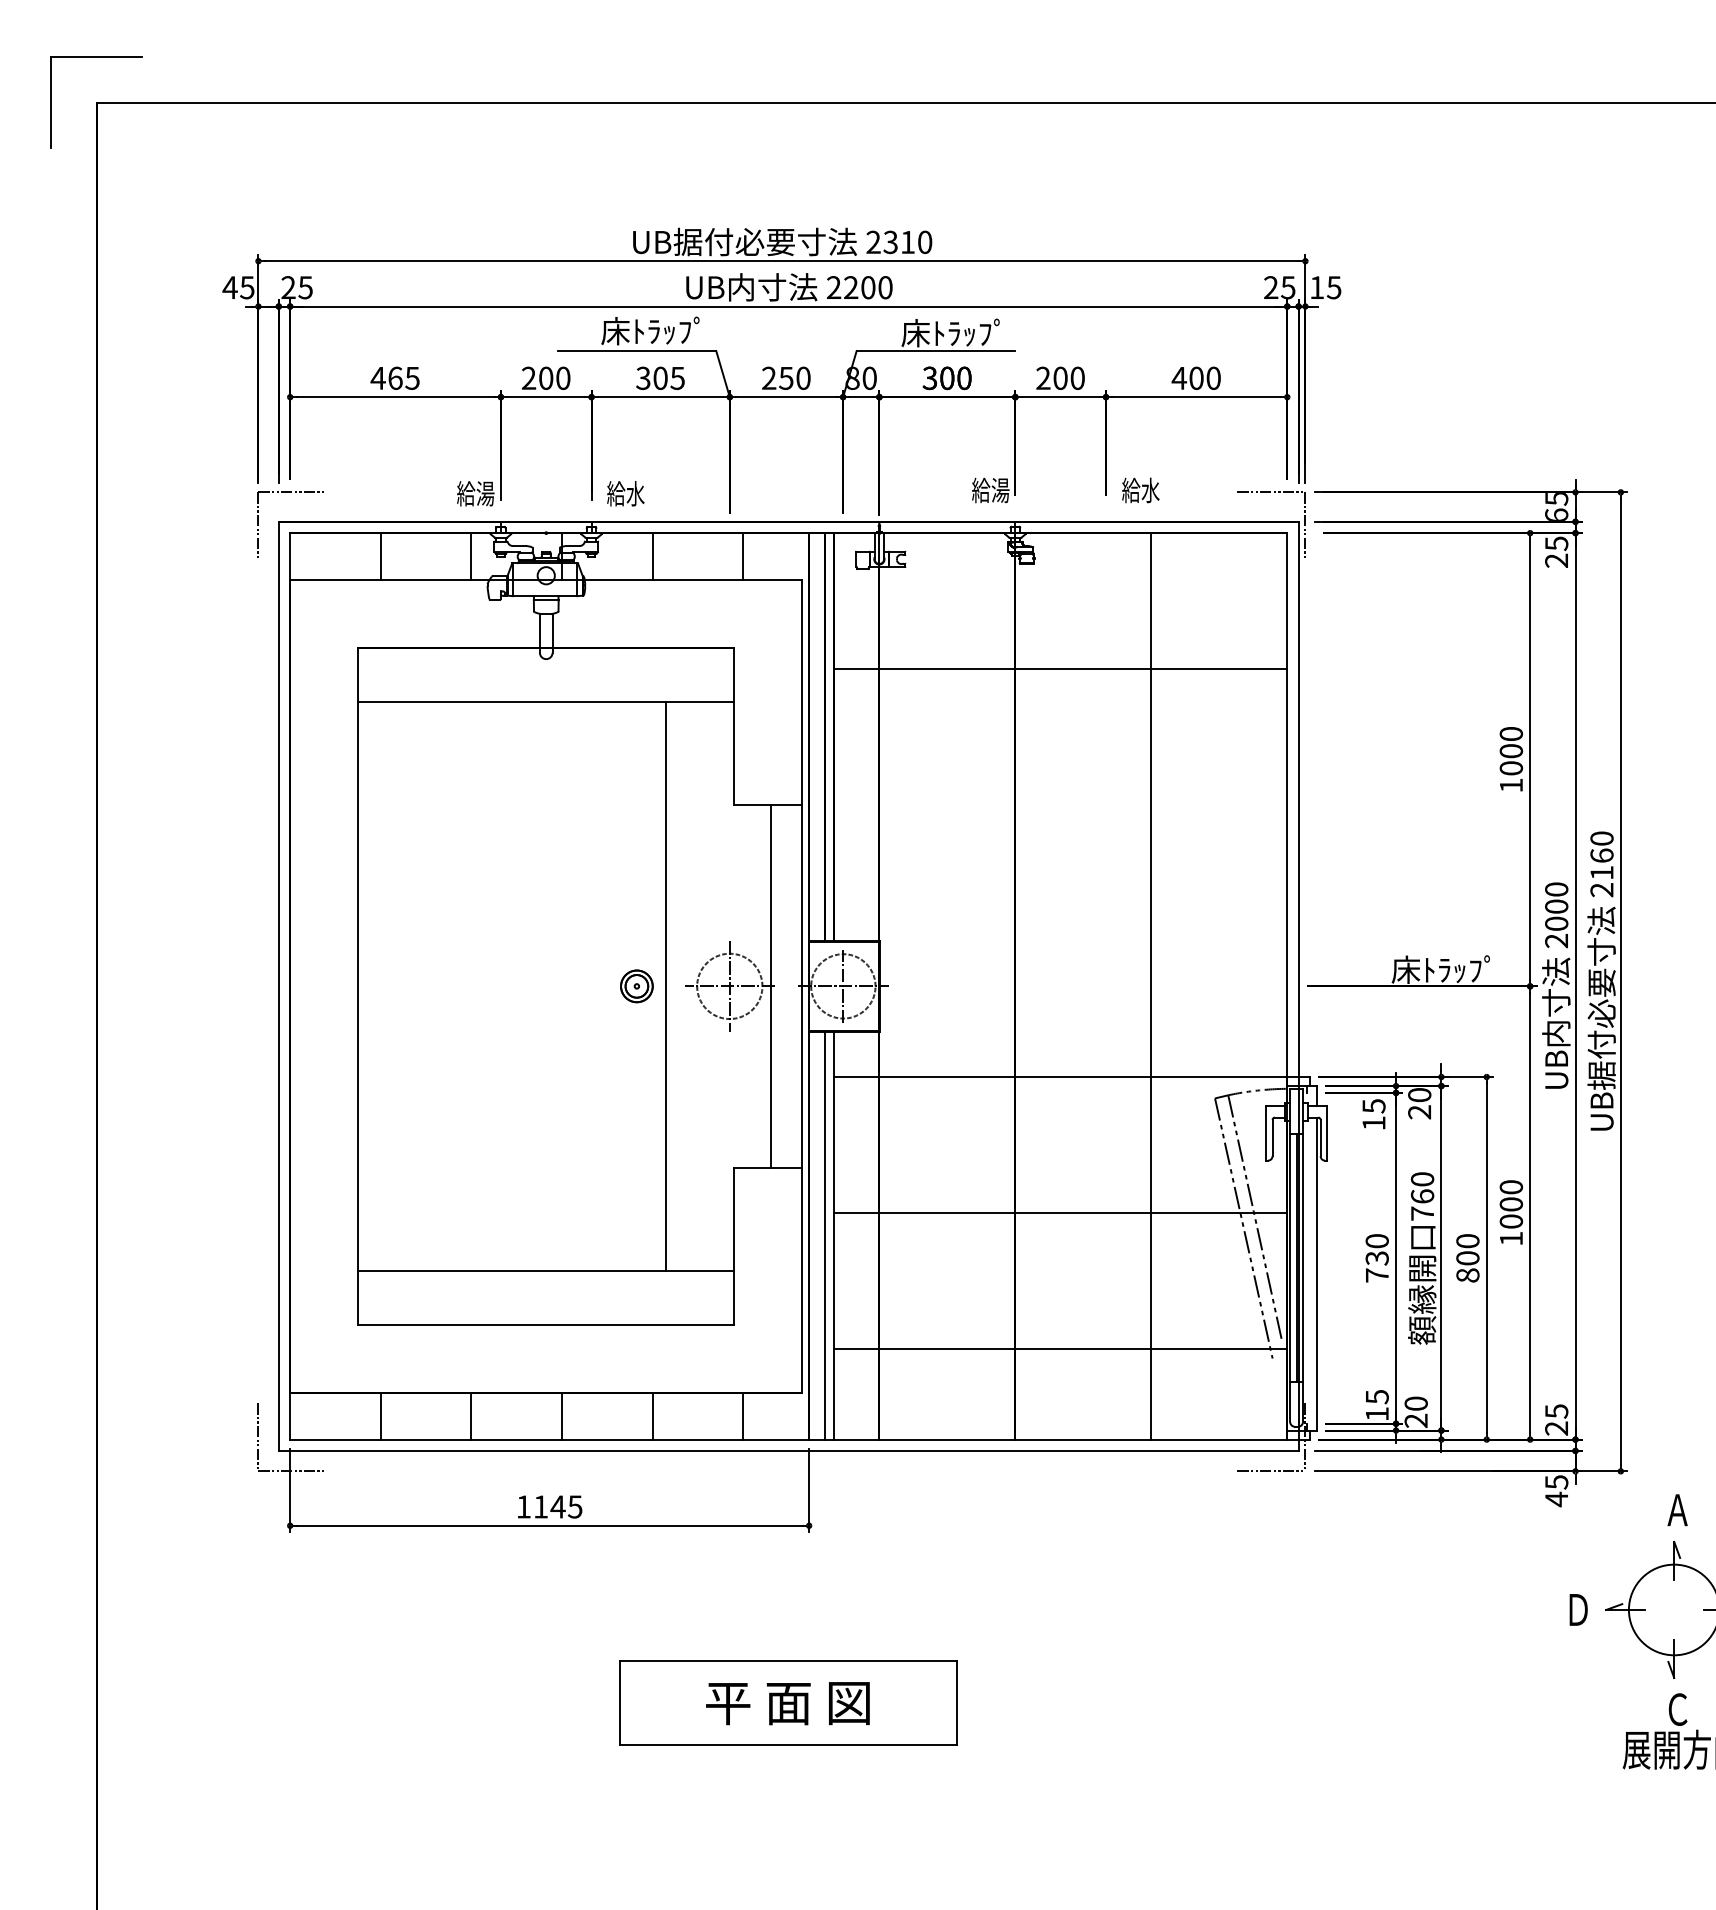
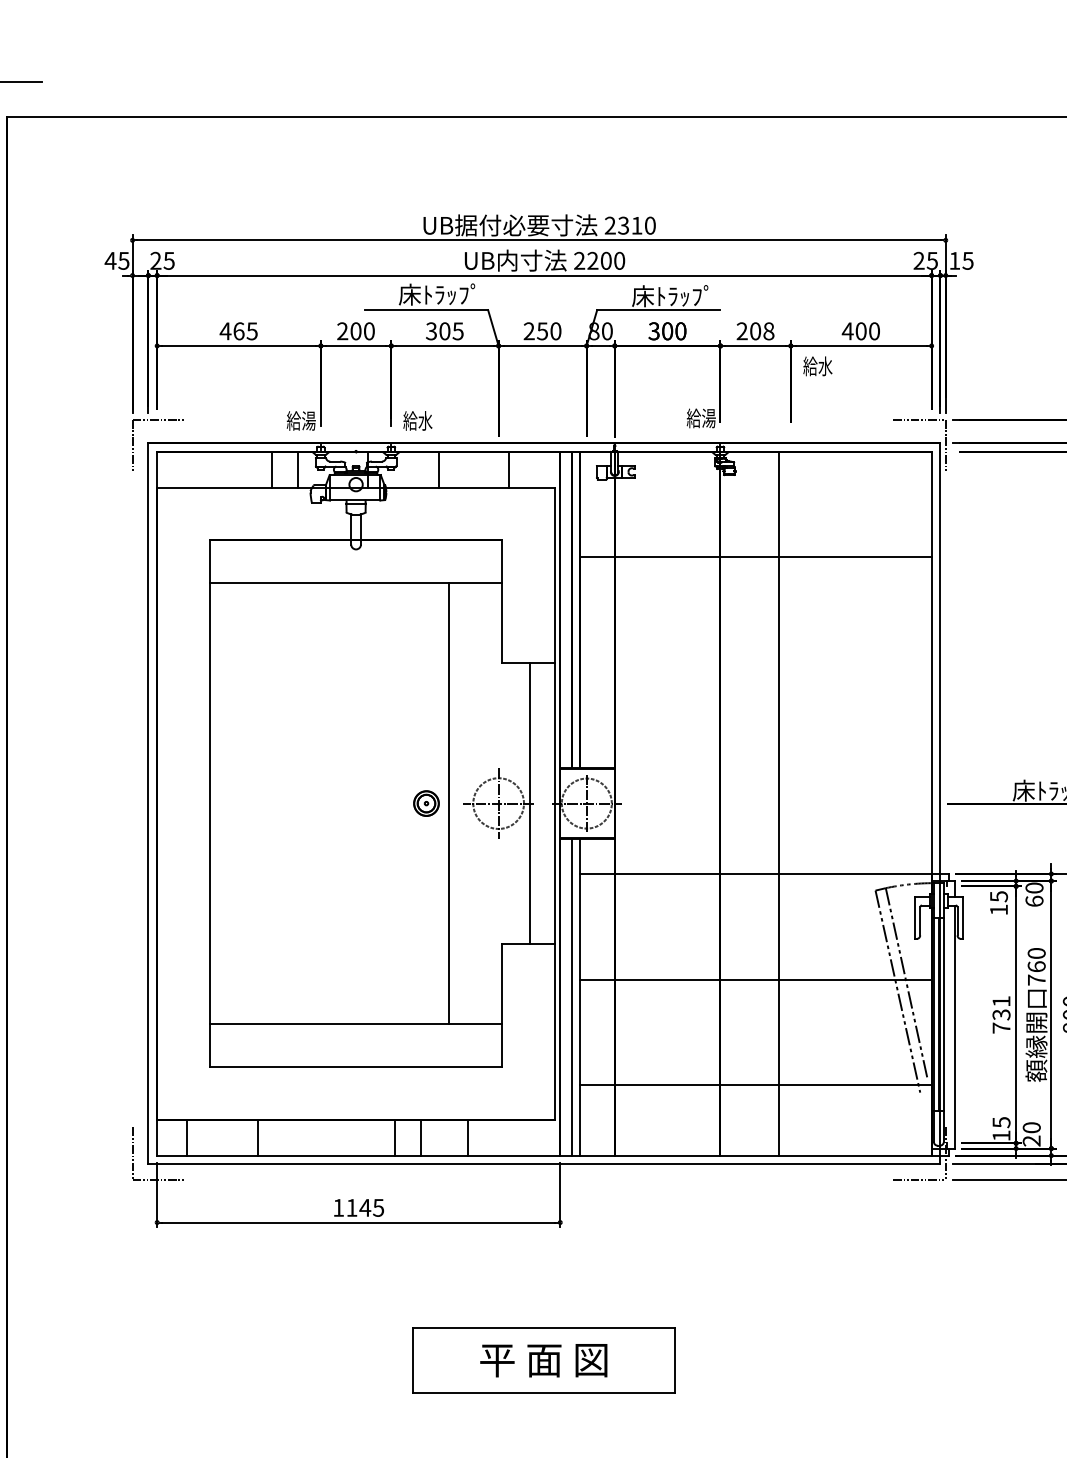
text: (1077, 378) -> (768, 331), 200 -> 208
text: (1140, 490) -> (817, 366), moved
line: (380, 556) -> (271, 469), moved
line: (1151, 986) -> (778, 803), moved
text: (1419, 1112) -> (1034, 901), 20 -> 60
text: (1376, 1241) -> (1000, 1001), 730 -> 731
line: (380, 1416) -> (186, 1137), moved
line: (471, 1416) -> (257, 1137), moved
line: (562, 1416) -> (421, 1137), moved
line: (652, 1416) -> (395, 1137), moved
line: (743, 1416) -> (468, 1137), moved

